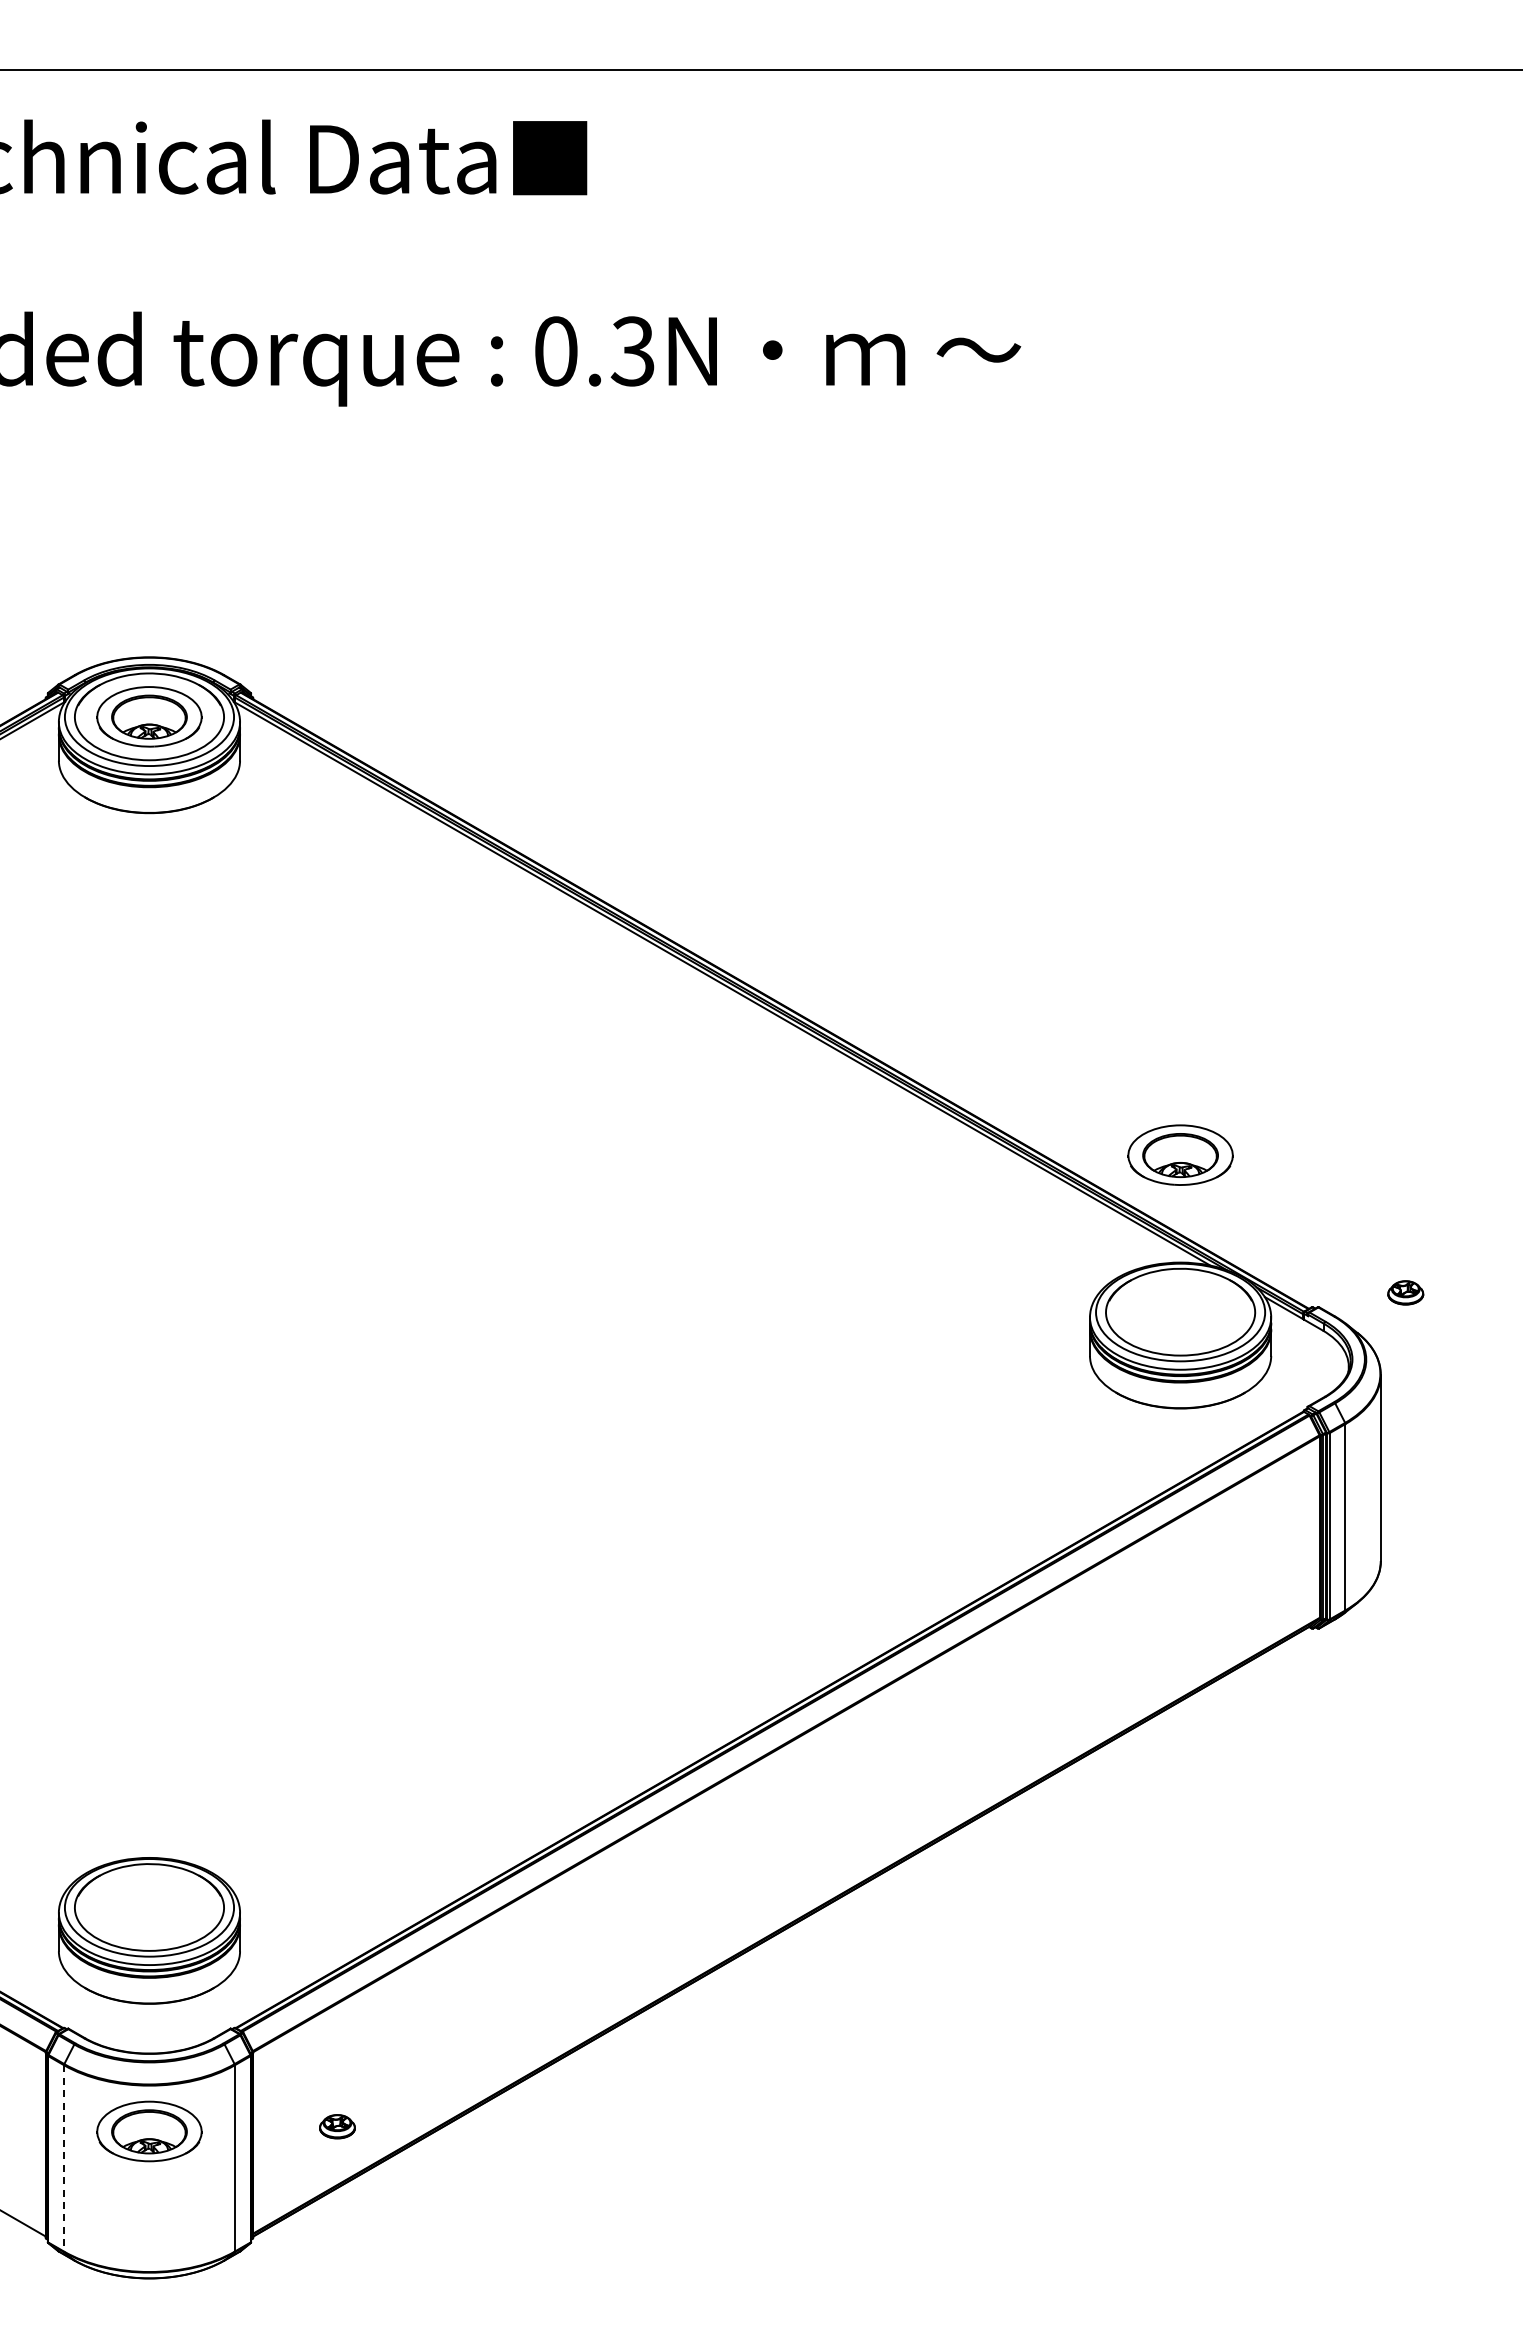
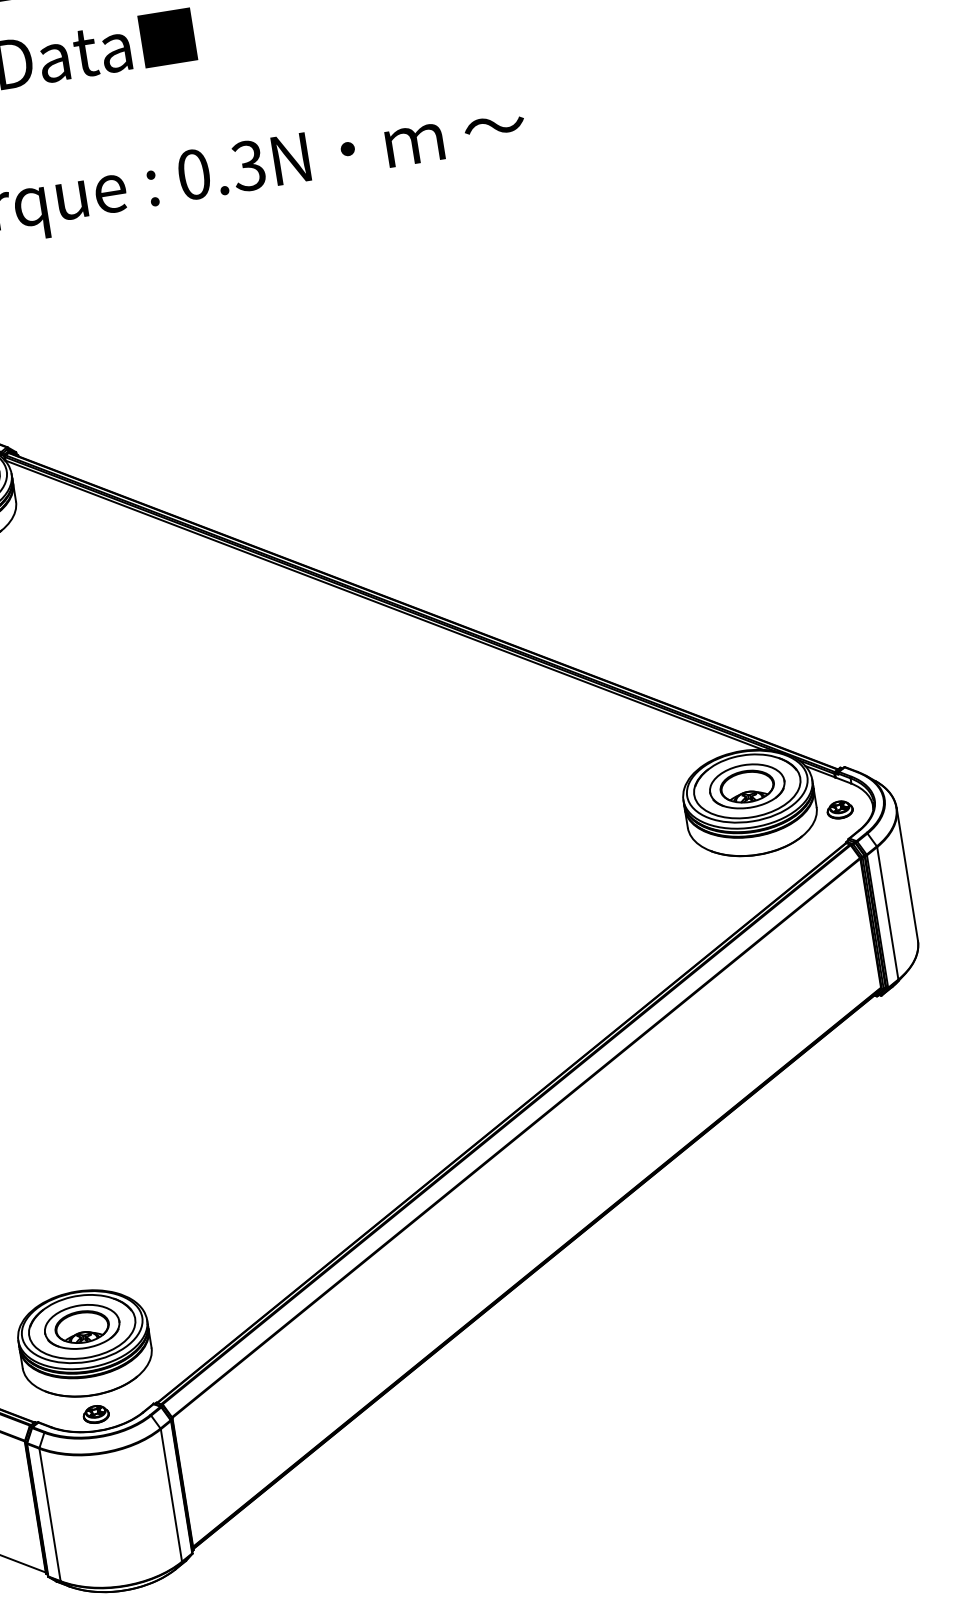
part: (1180, 1154) -> (747, 785), moved
part: (1405, 1292) -> (839, 809), moved
part: (337, 2126) -> (96, 1414), moved
part: (149, 2131) -> (82, 1326), moved
line: (64, 2158) -> (50, 1514), dashed -> solid

